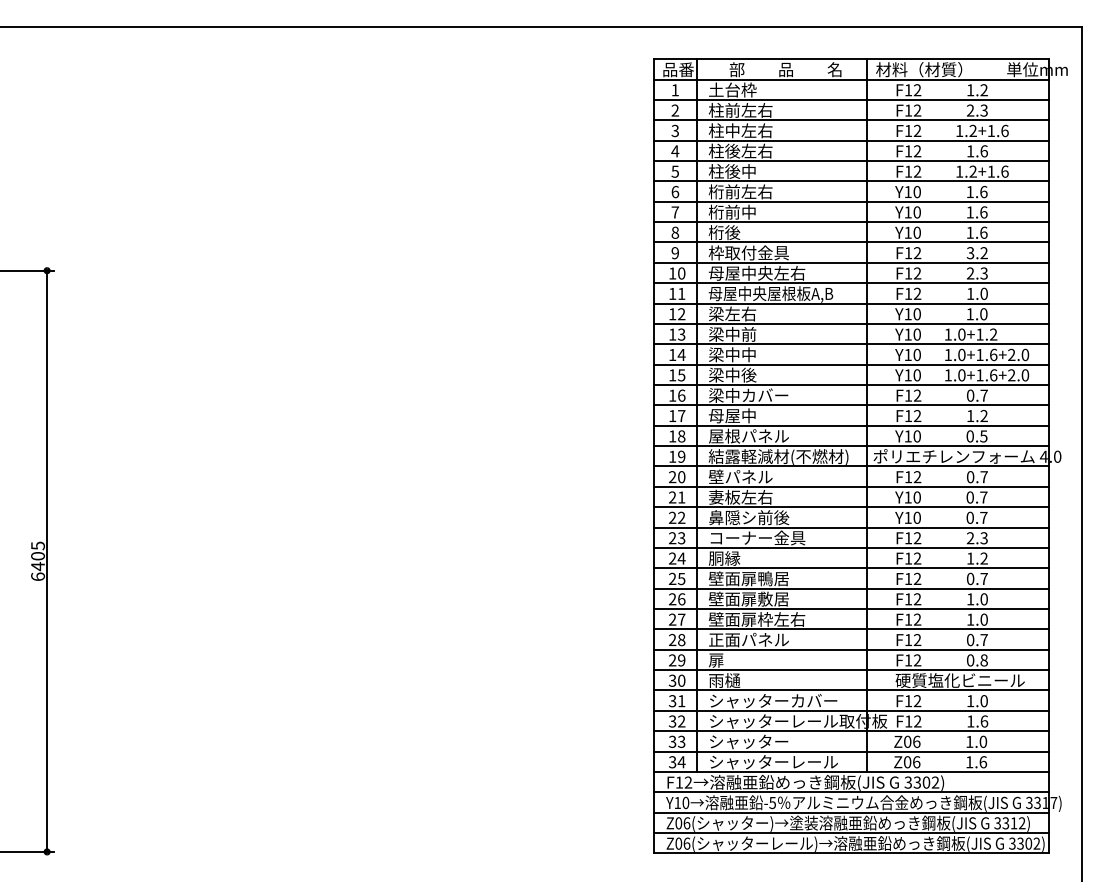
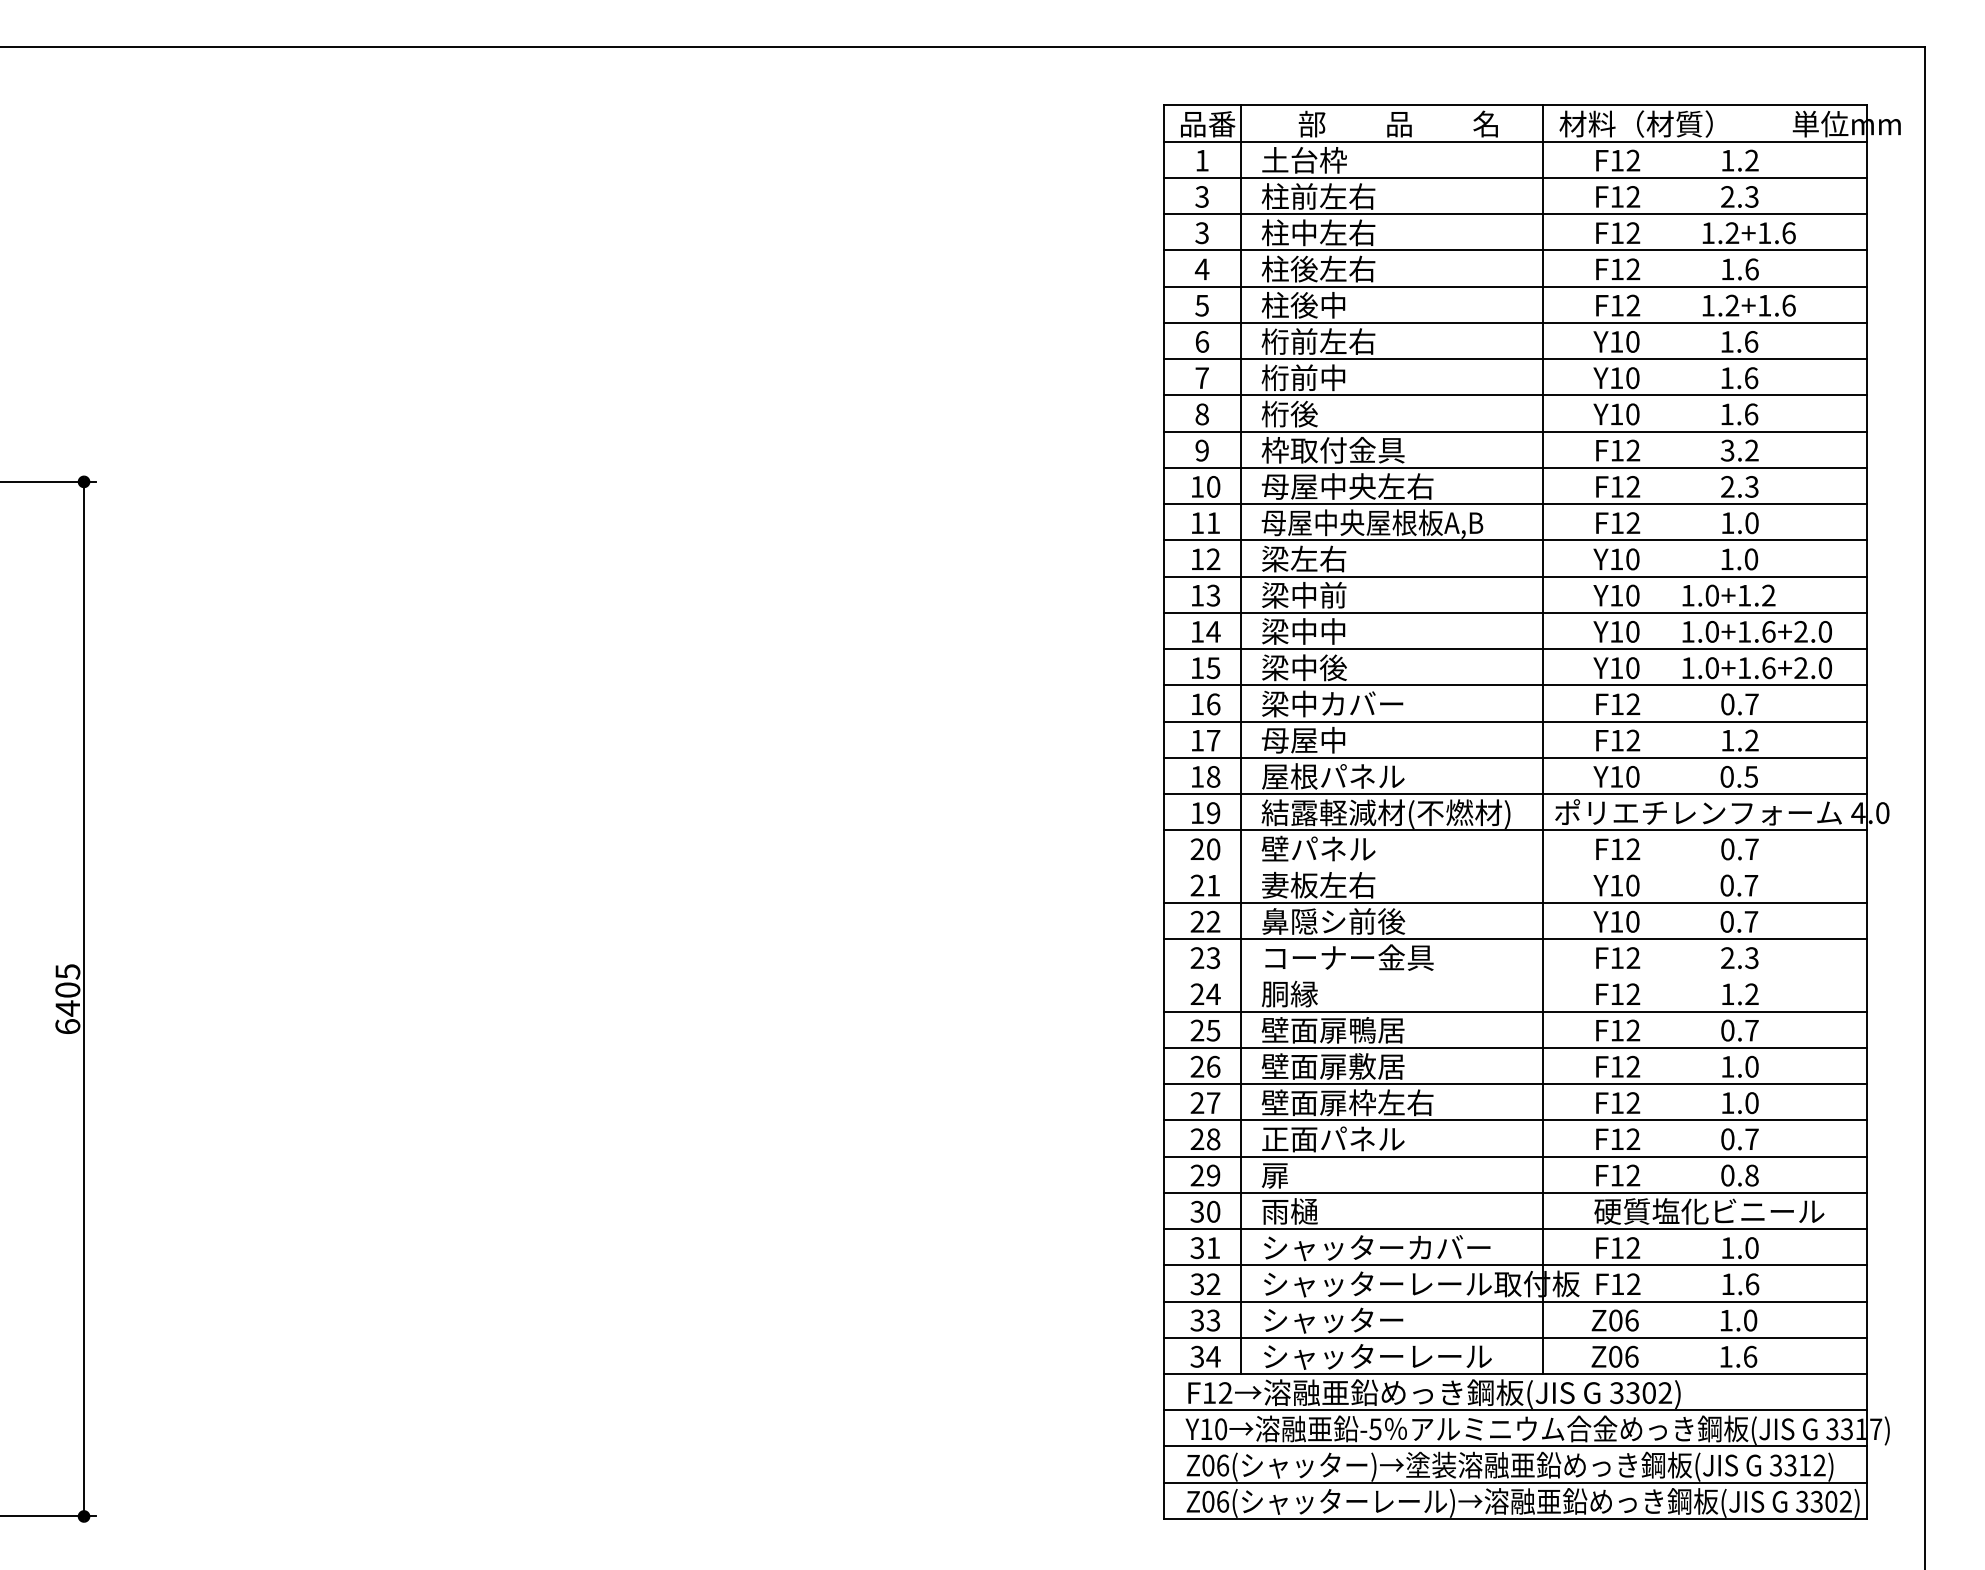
text: (674, 110) -> (1200, 196), 2 -> 3
line: (850, 486) -> (1514, 865), removed
line: (850, 547) -> (1514, 974), removed

